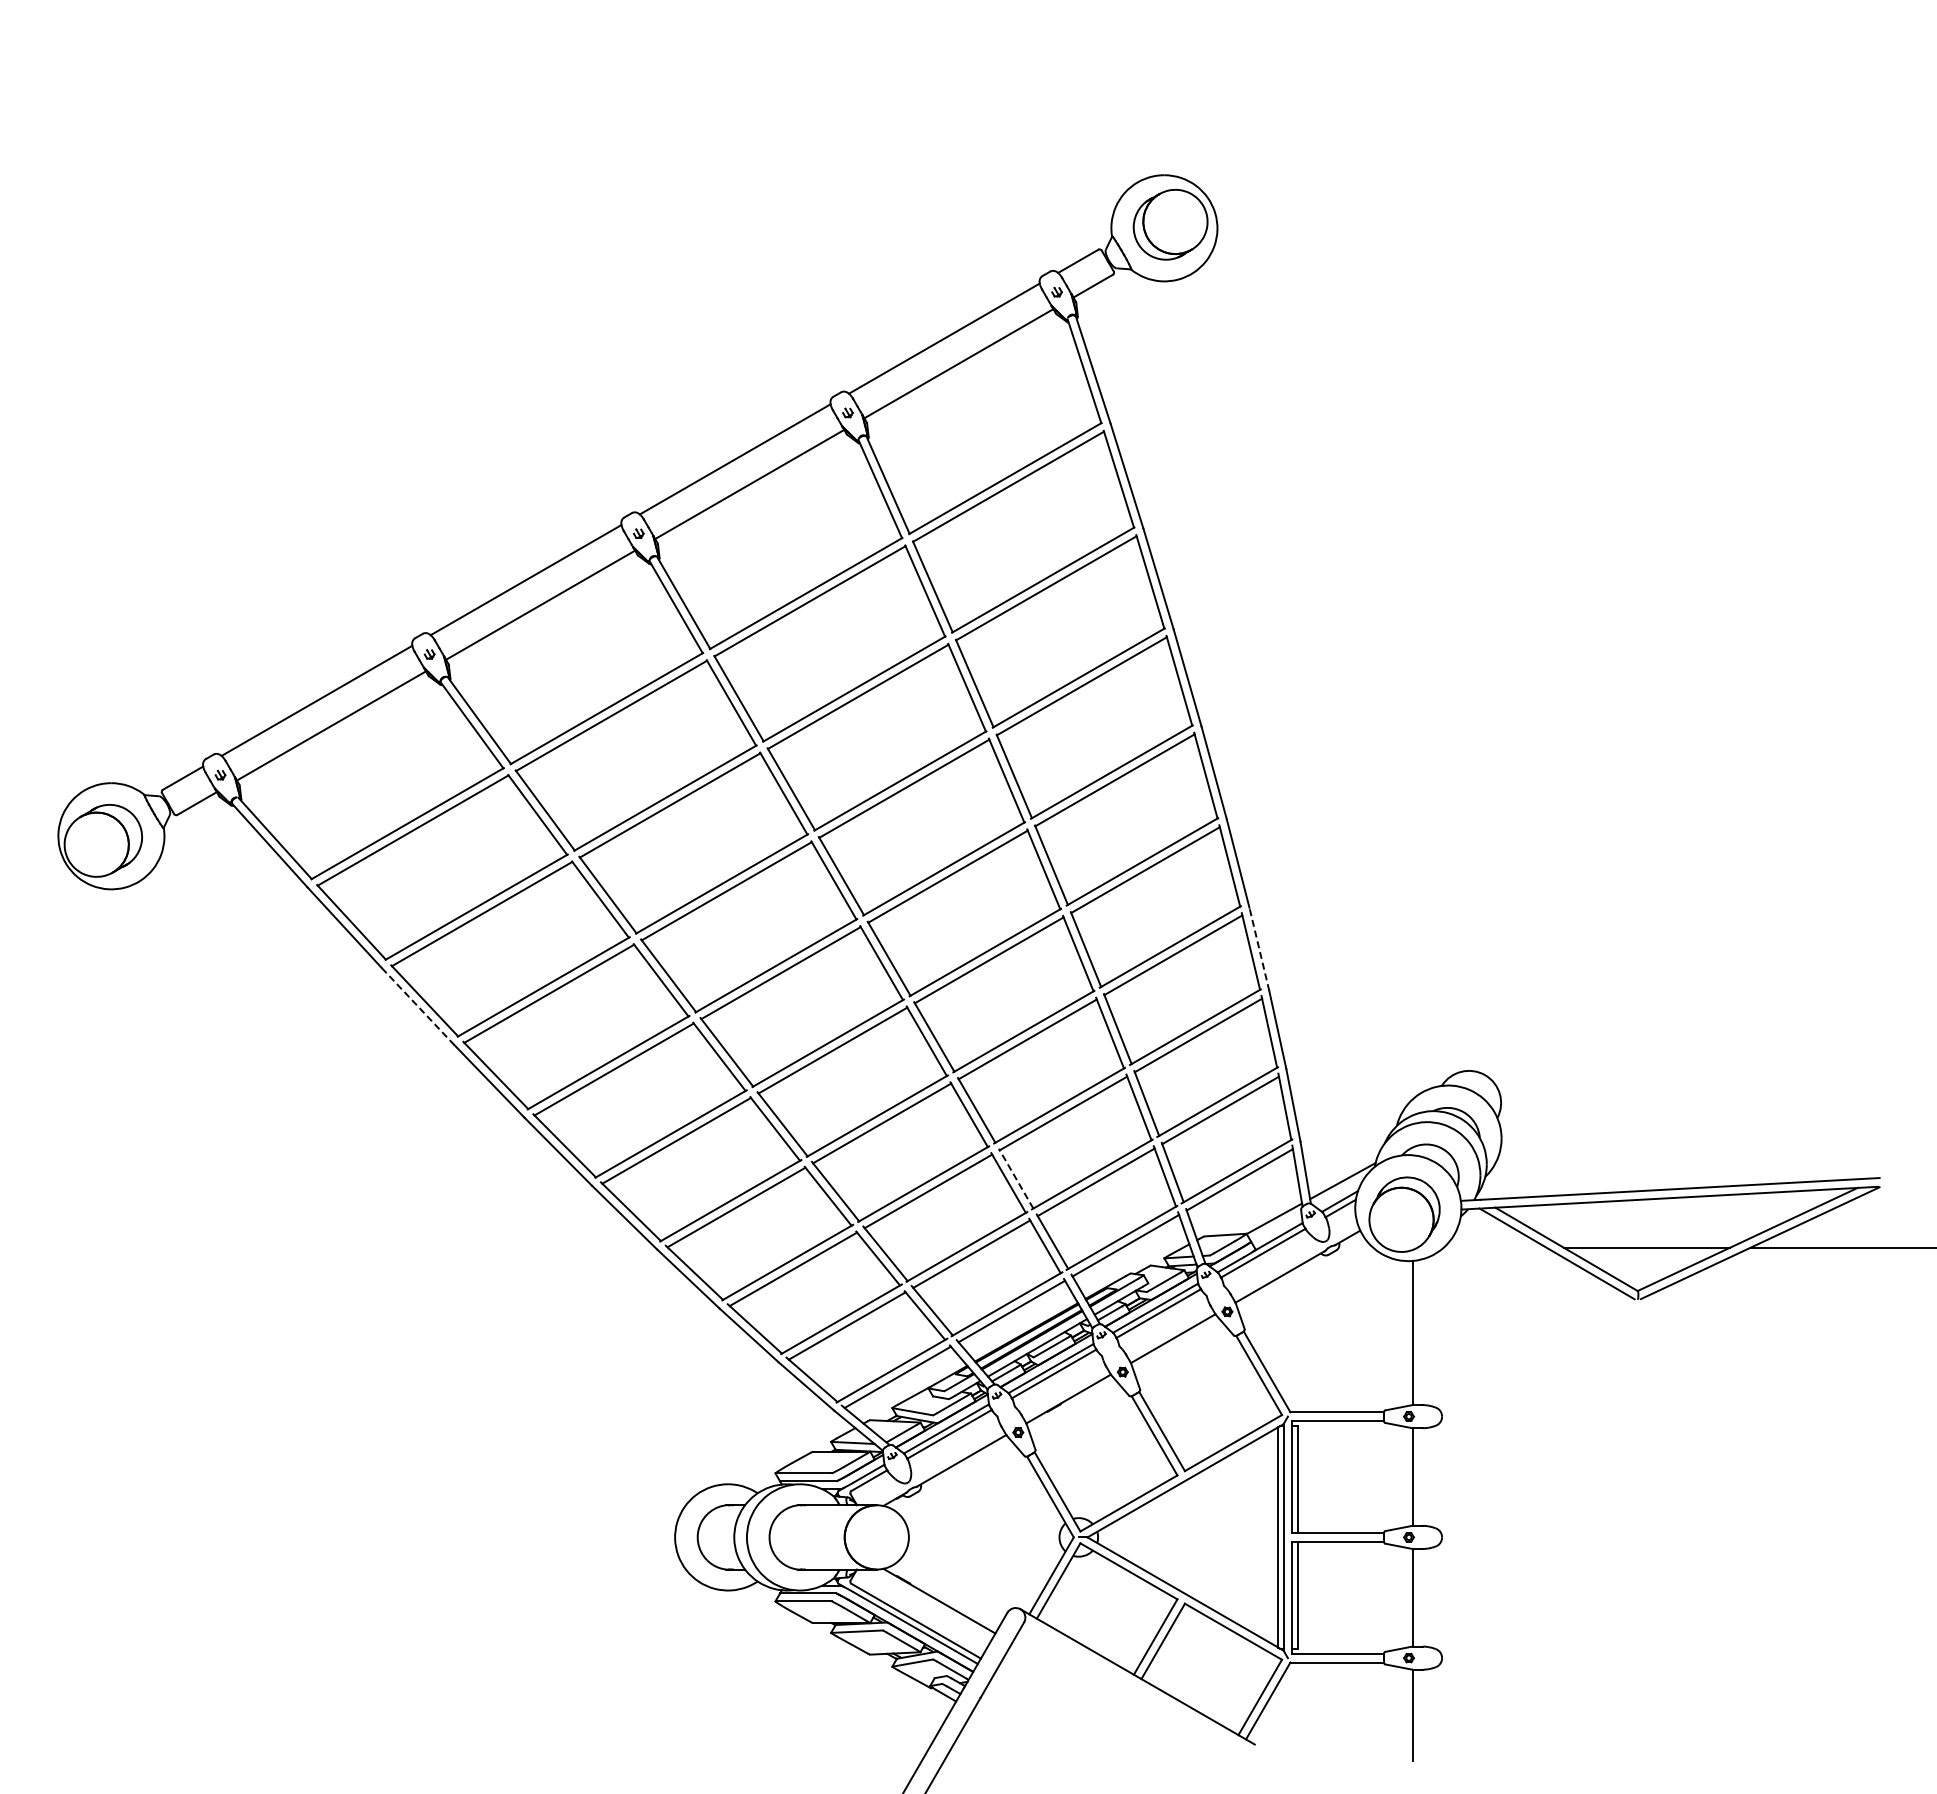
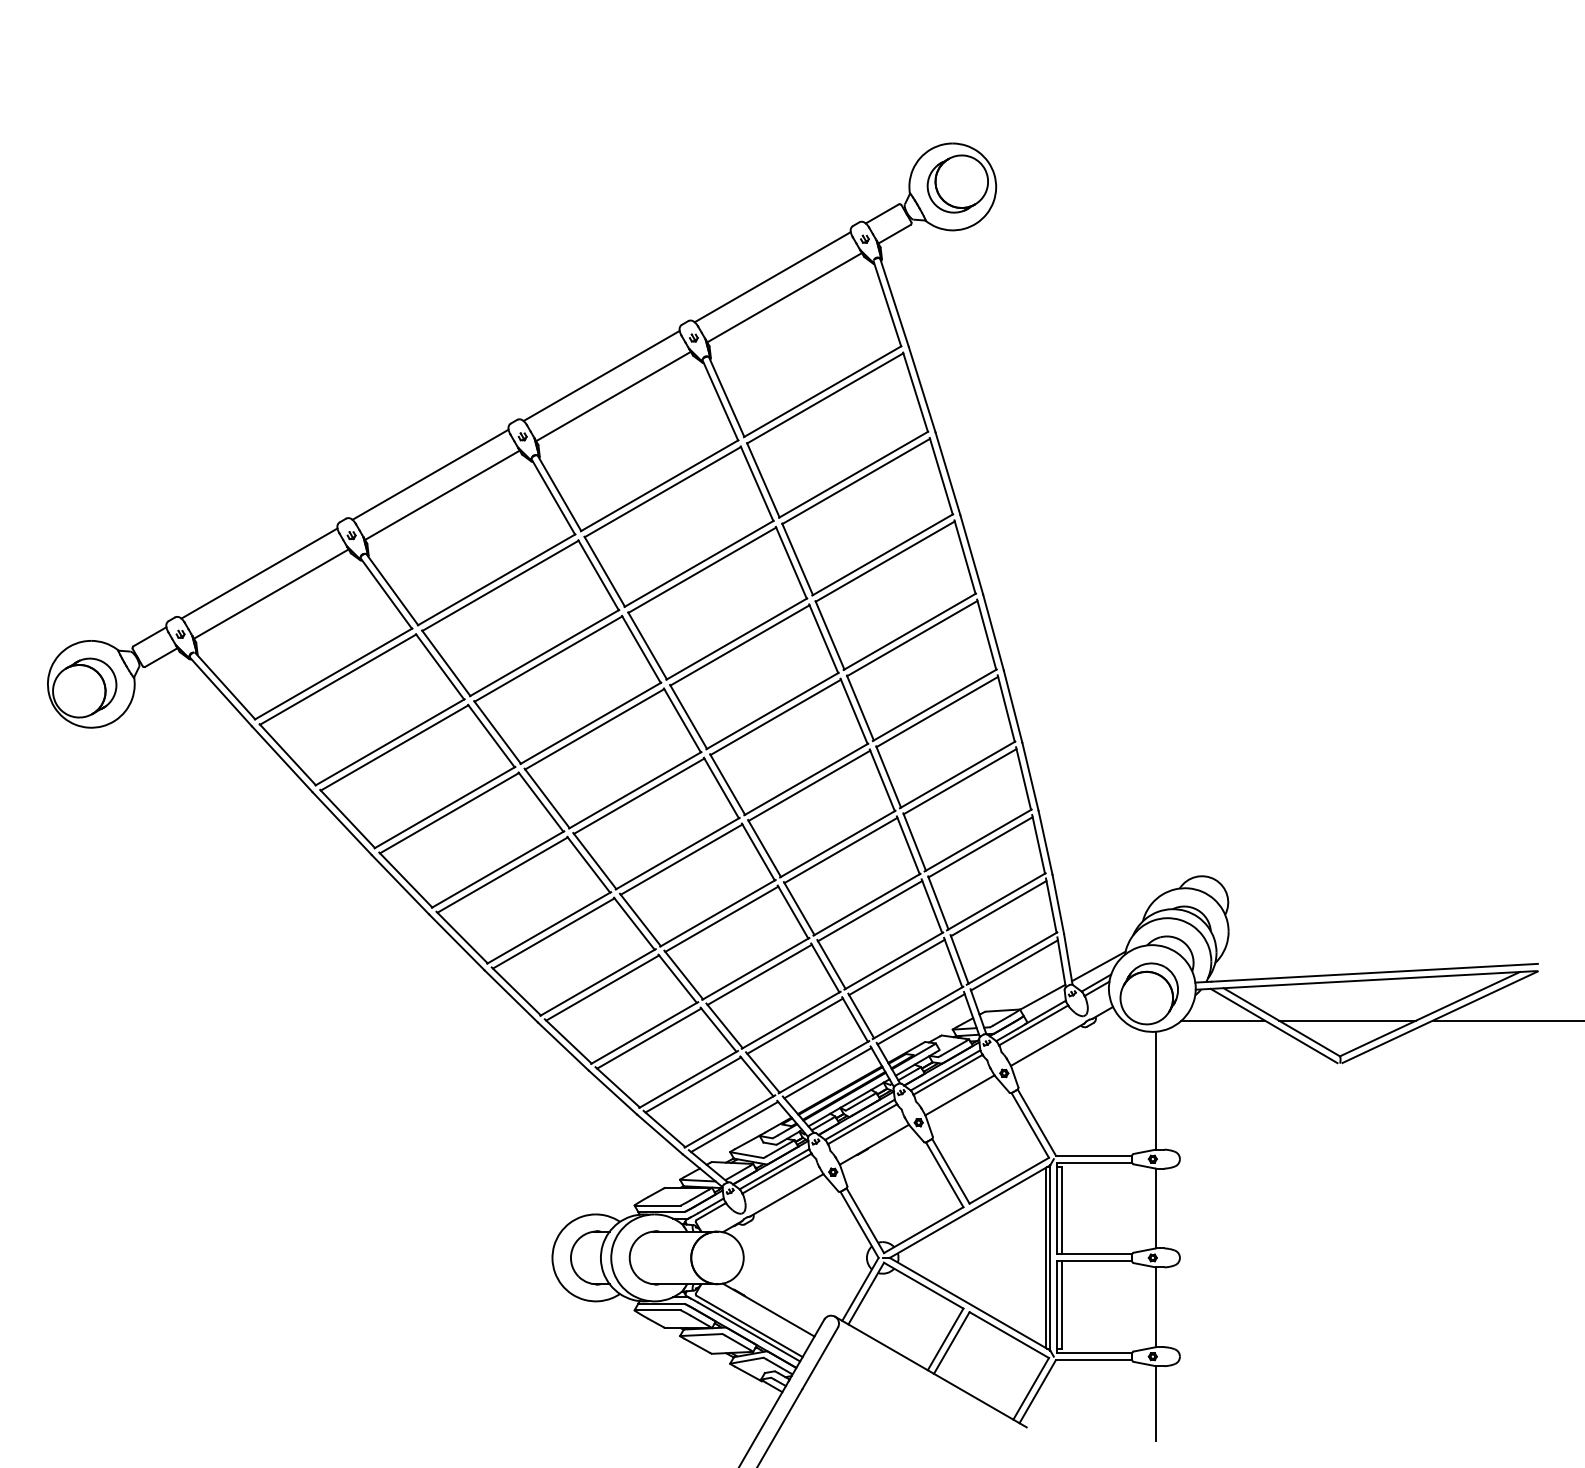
line: (1259, 949) -> (1030, 776), dashed -> solid
line: (418, 1006) -> (342, 823), dashed -> solid
line: (1016, 1178) -> (831, 964), dashed -> solid
line: (1494, 1247) -> (1222, 1020), added

